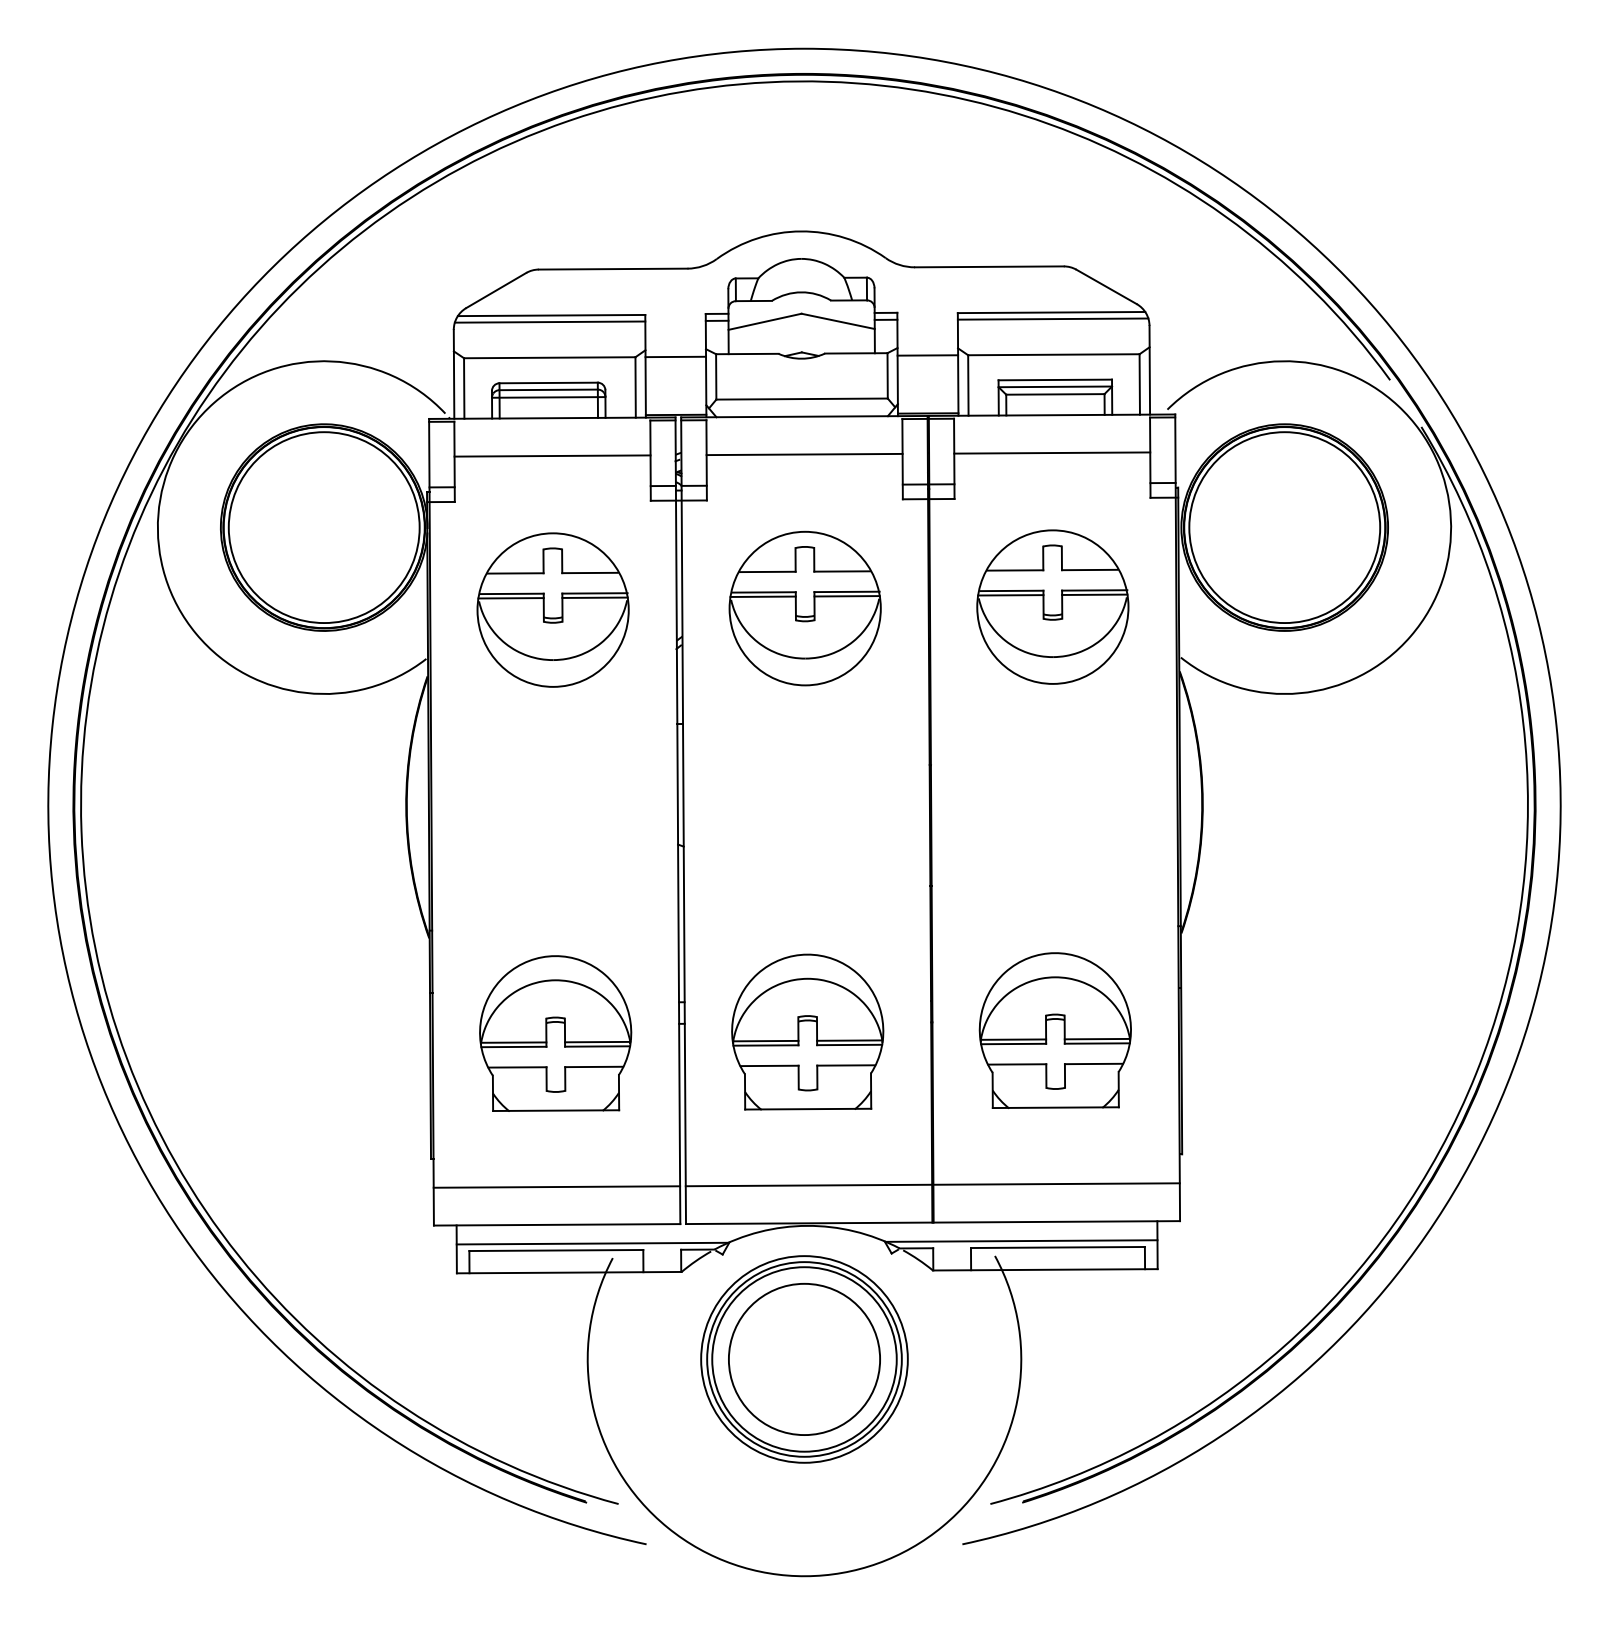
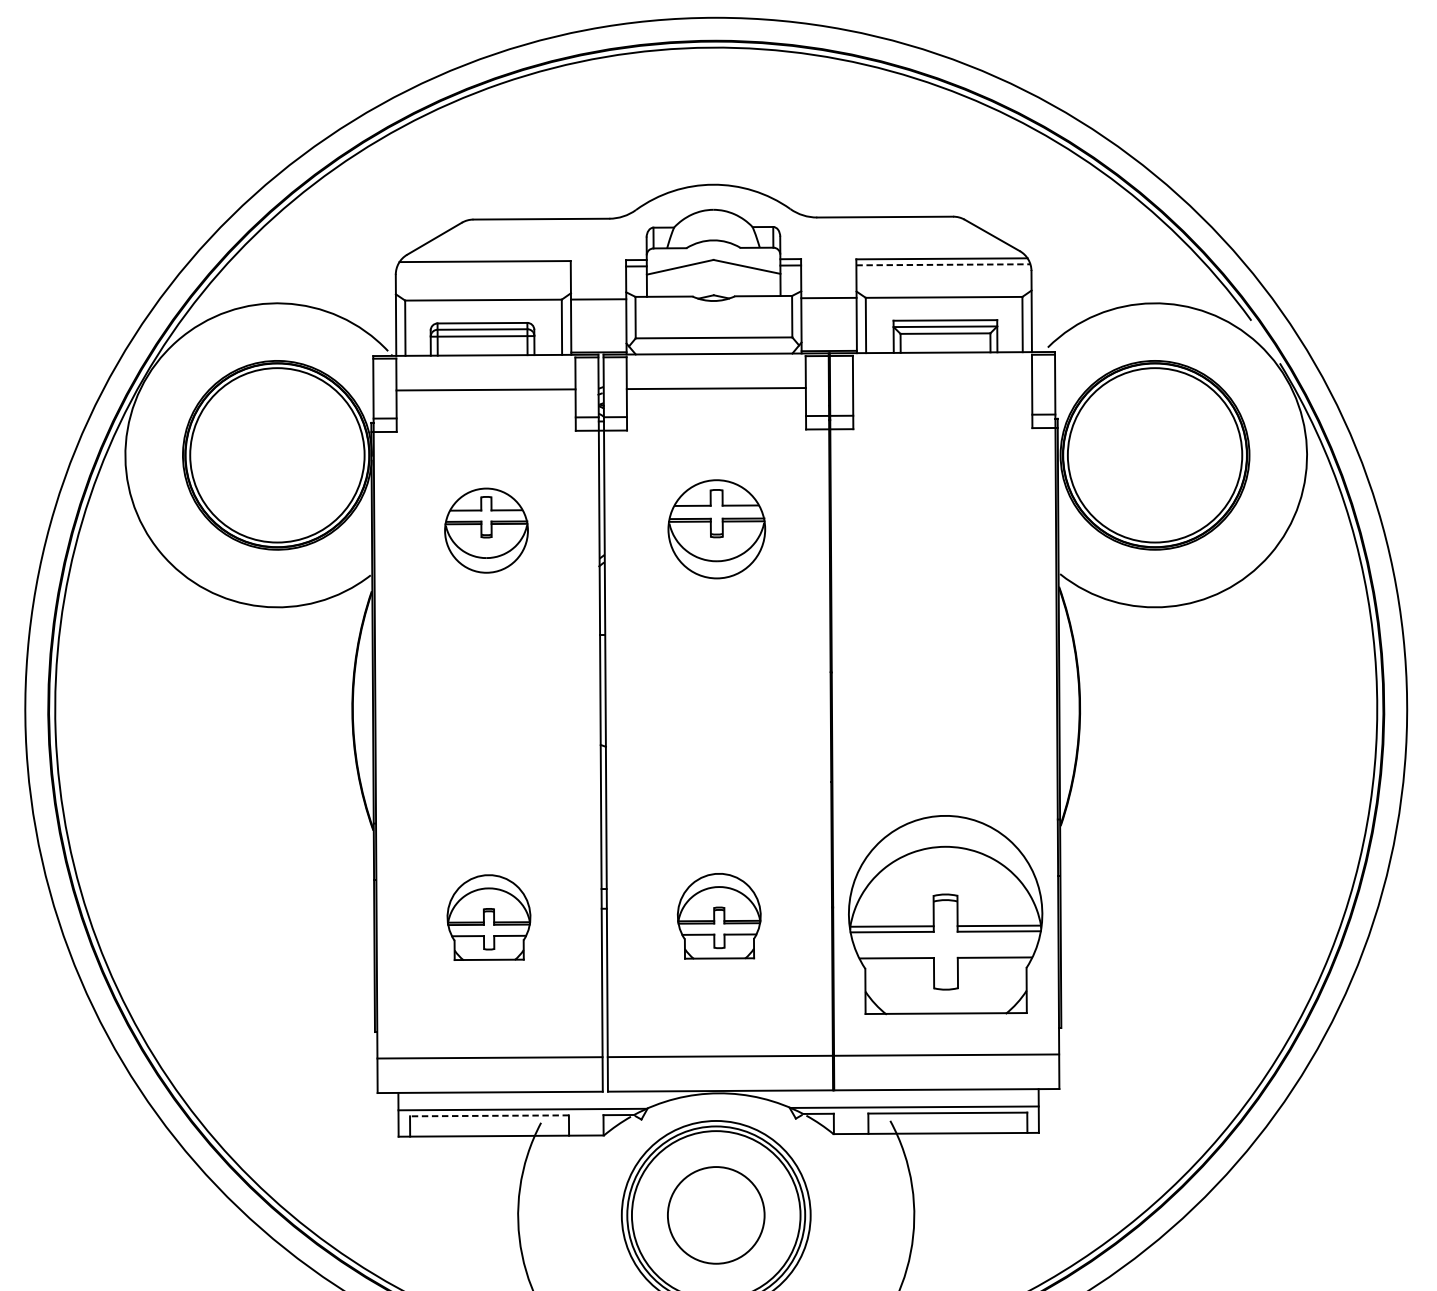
line: (1053, 319) -> (943, 265), solid -> dashed
line: (549, 321) -> (483, 267), removed
line: (1052, 452) -> (942, 386), removed
part: (1052, 606) -> (942, 527), removed
part: (804, 608) -> (716, 529), size x0.7
part: (552, 609) -> (485, 530), size x0.6
part: (1054, 1030) -> (944, 914), size x1.4
part: (807, 1031) -> (718, 915), size x0.6
part: (555, 1033) -> (488, 917), size x0.6
line: (556, 1250) -> (489, 1115), solid -> dashed
circle: (804, 1359) -> (716, 1215), size x0.7

